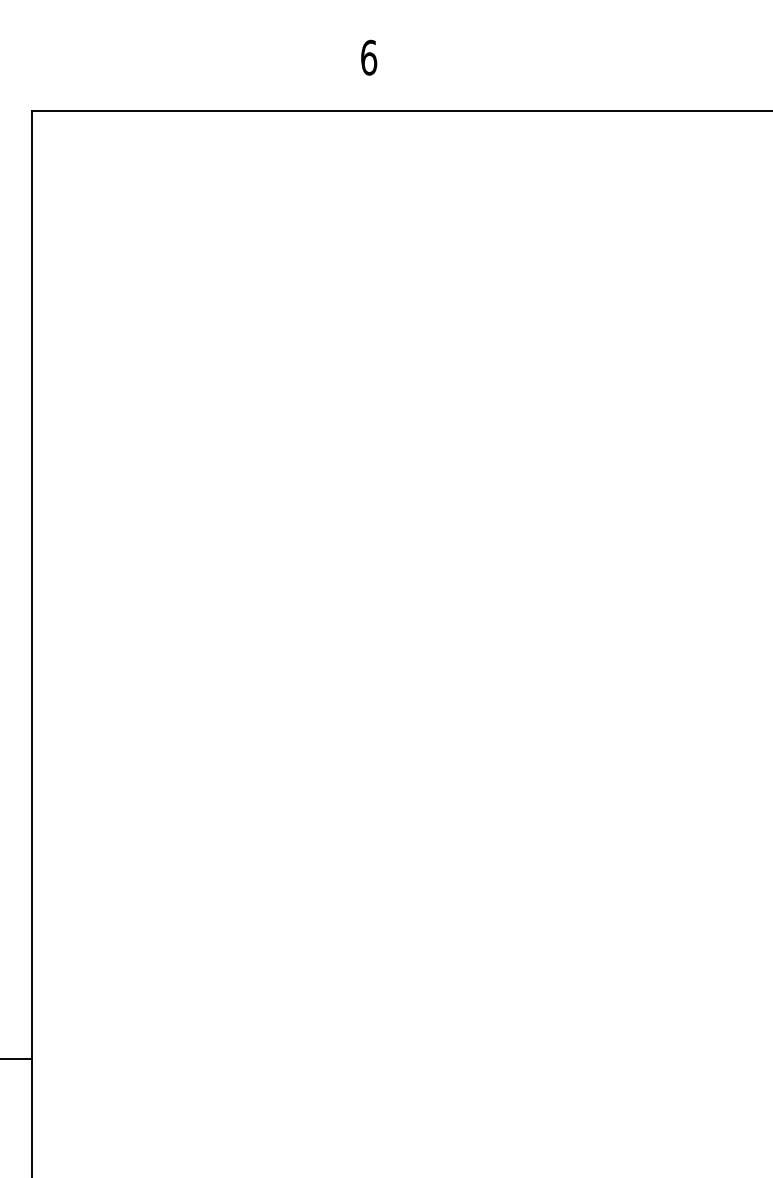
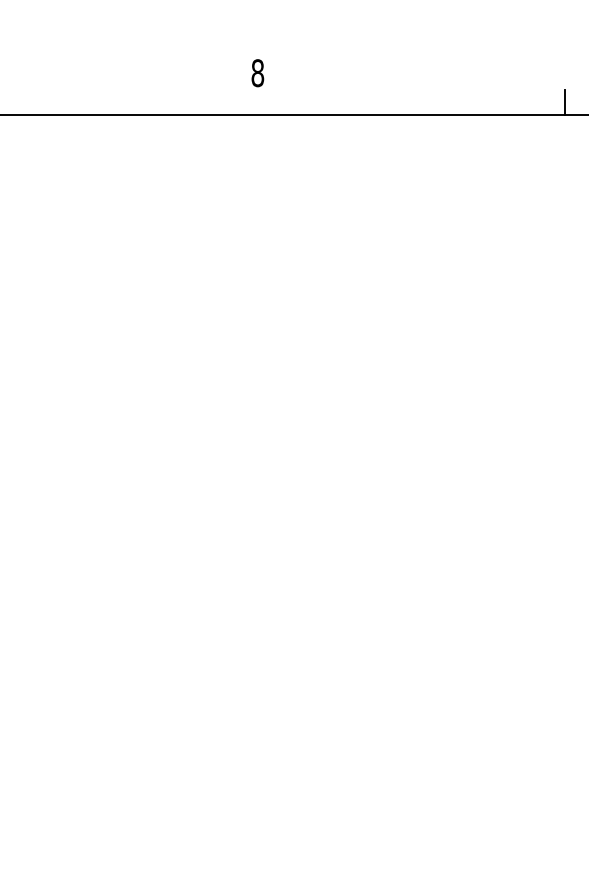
text: (369, 57) -> (258, 73), 6 -> 8
line: (760, 94) -> (564, 102), added

